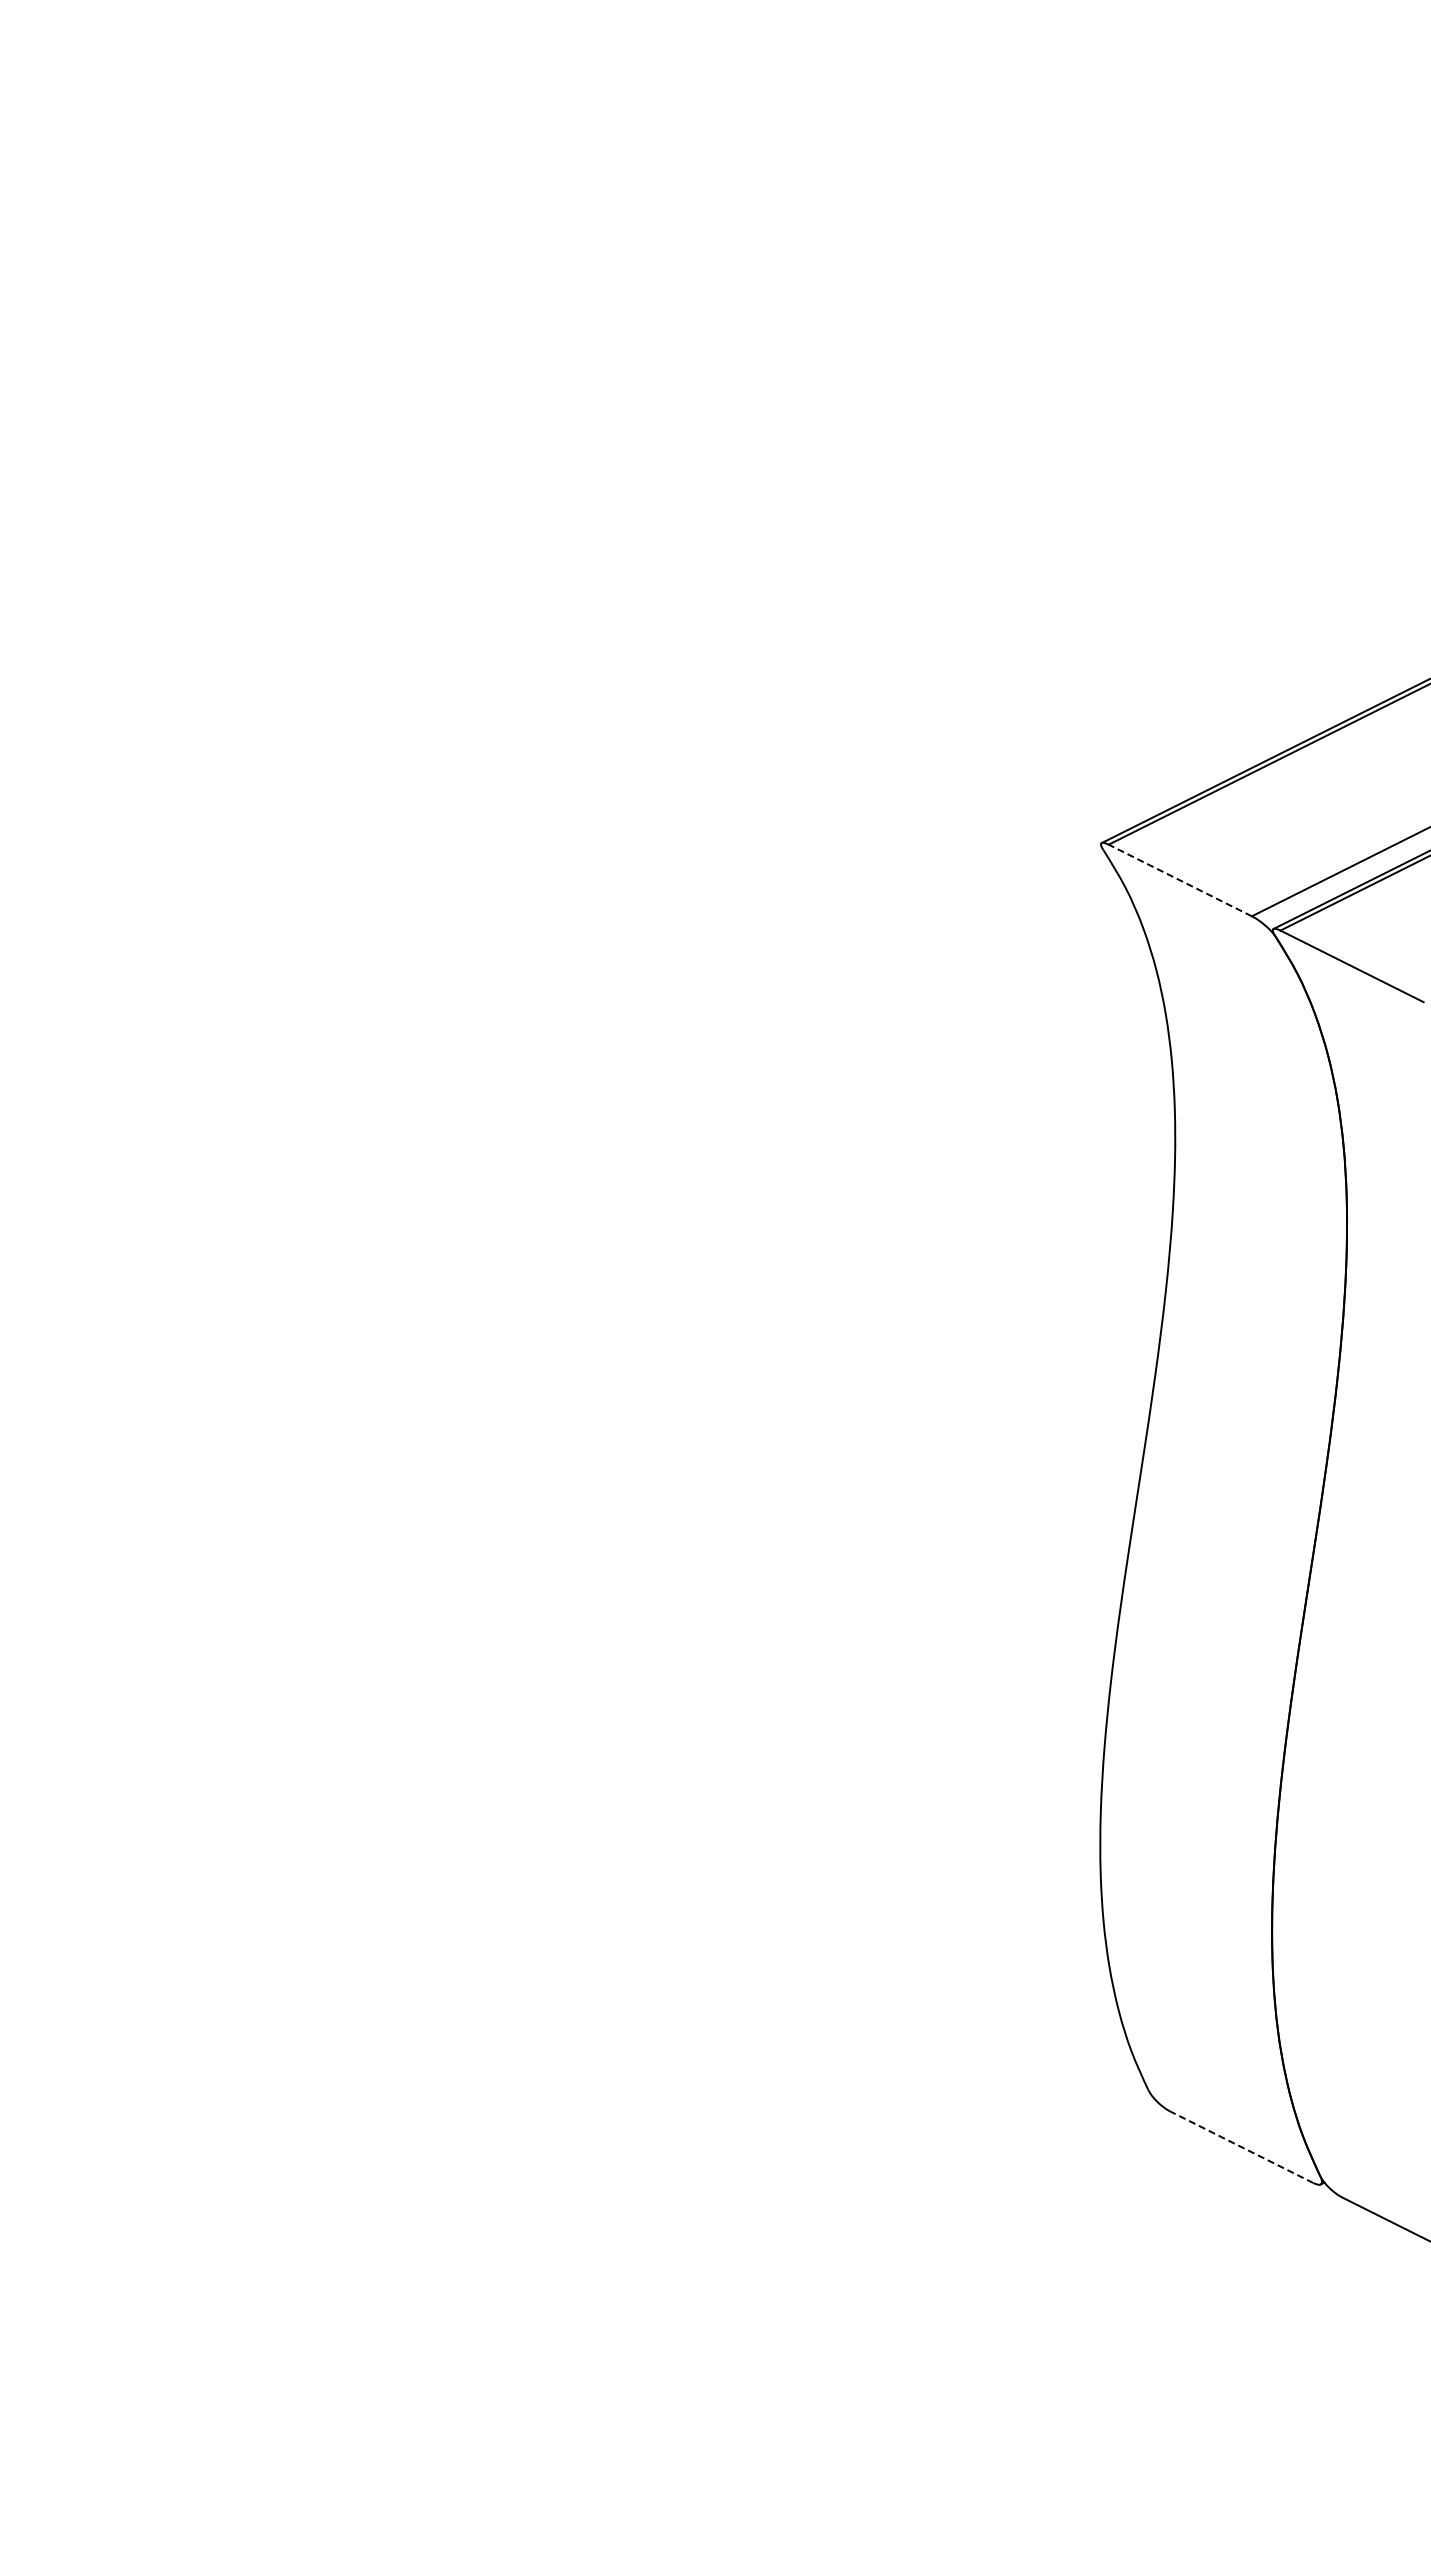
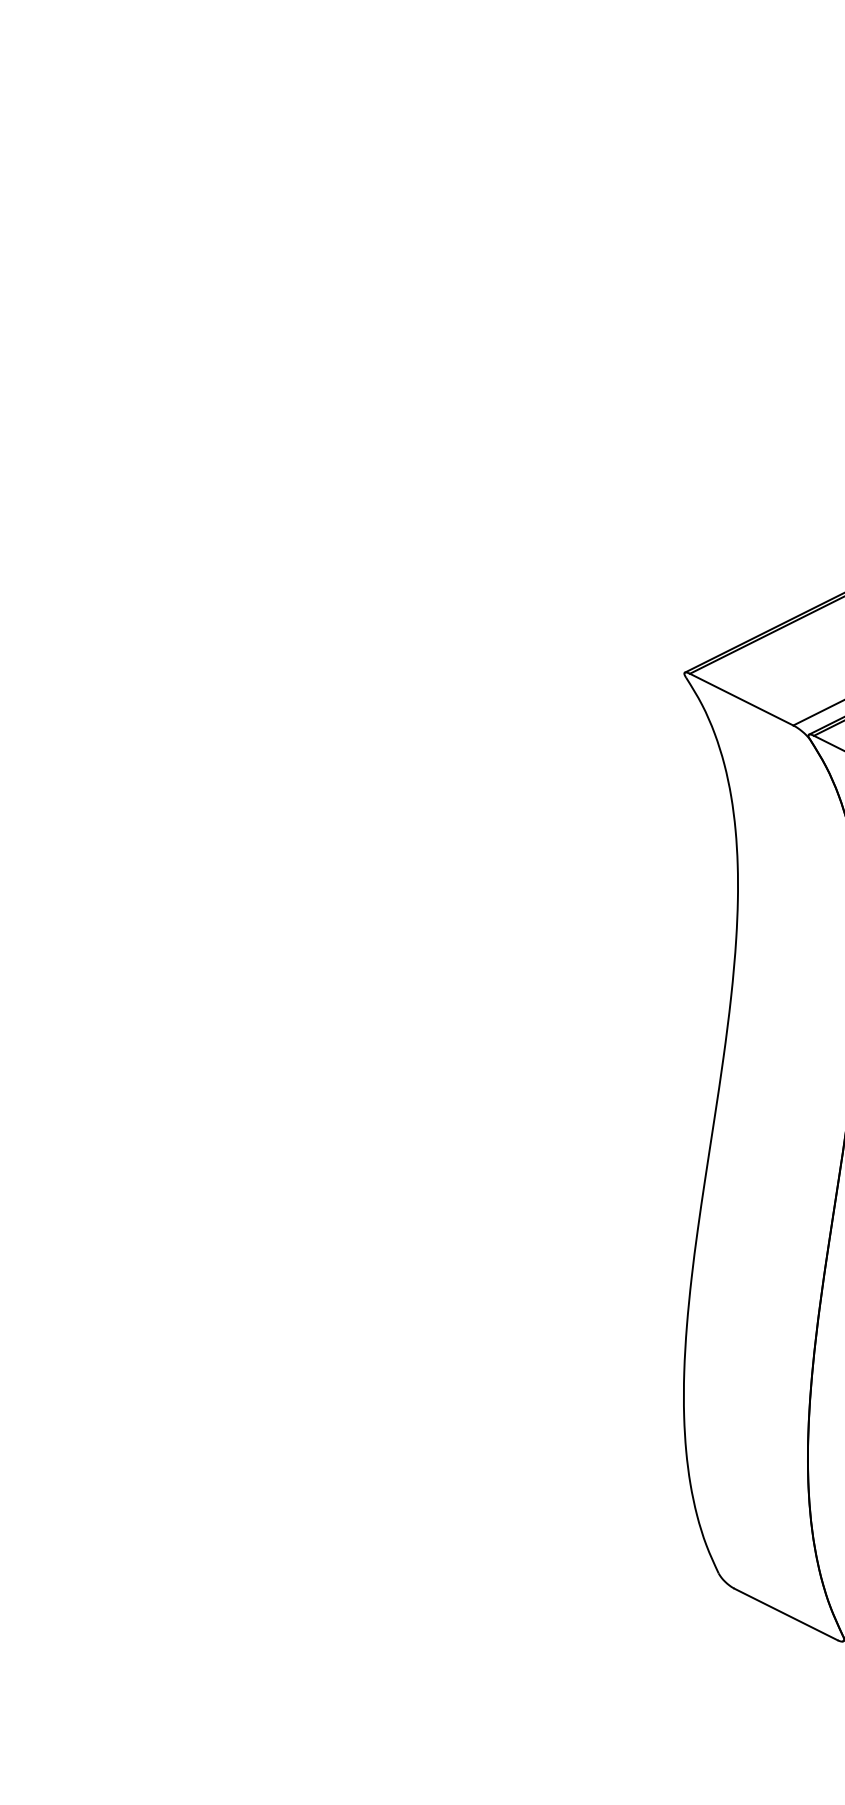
line: (1179, 880) -> (741, 699), dashed -> solid
line: (1241, 2147) -> (785, 1614), dashed -> solid

